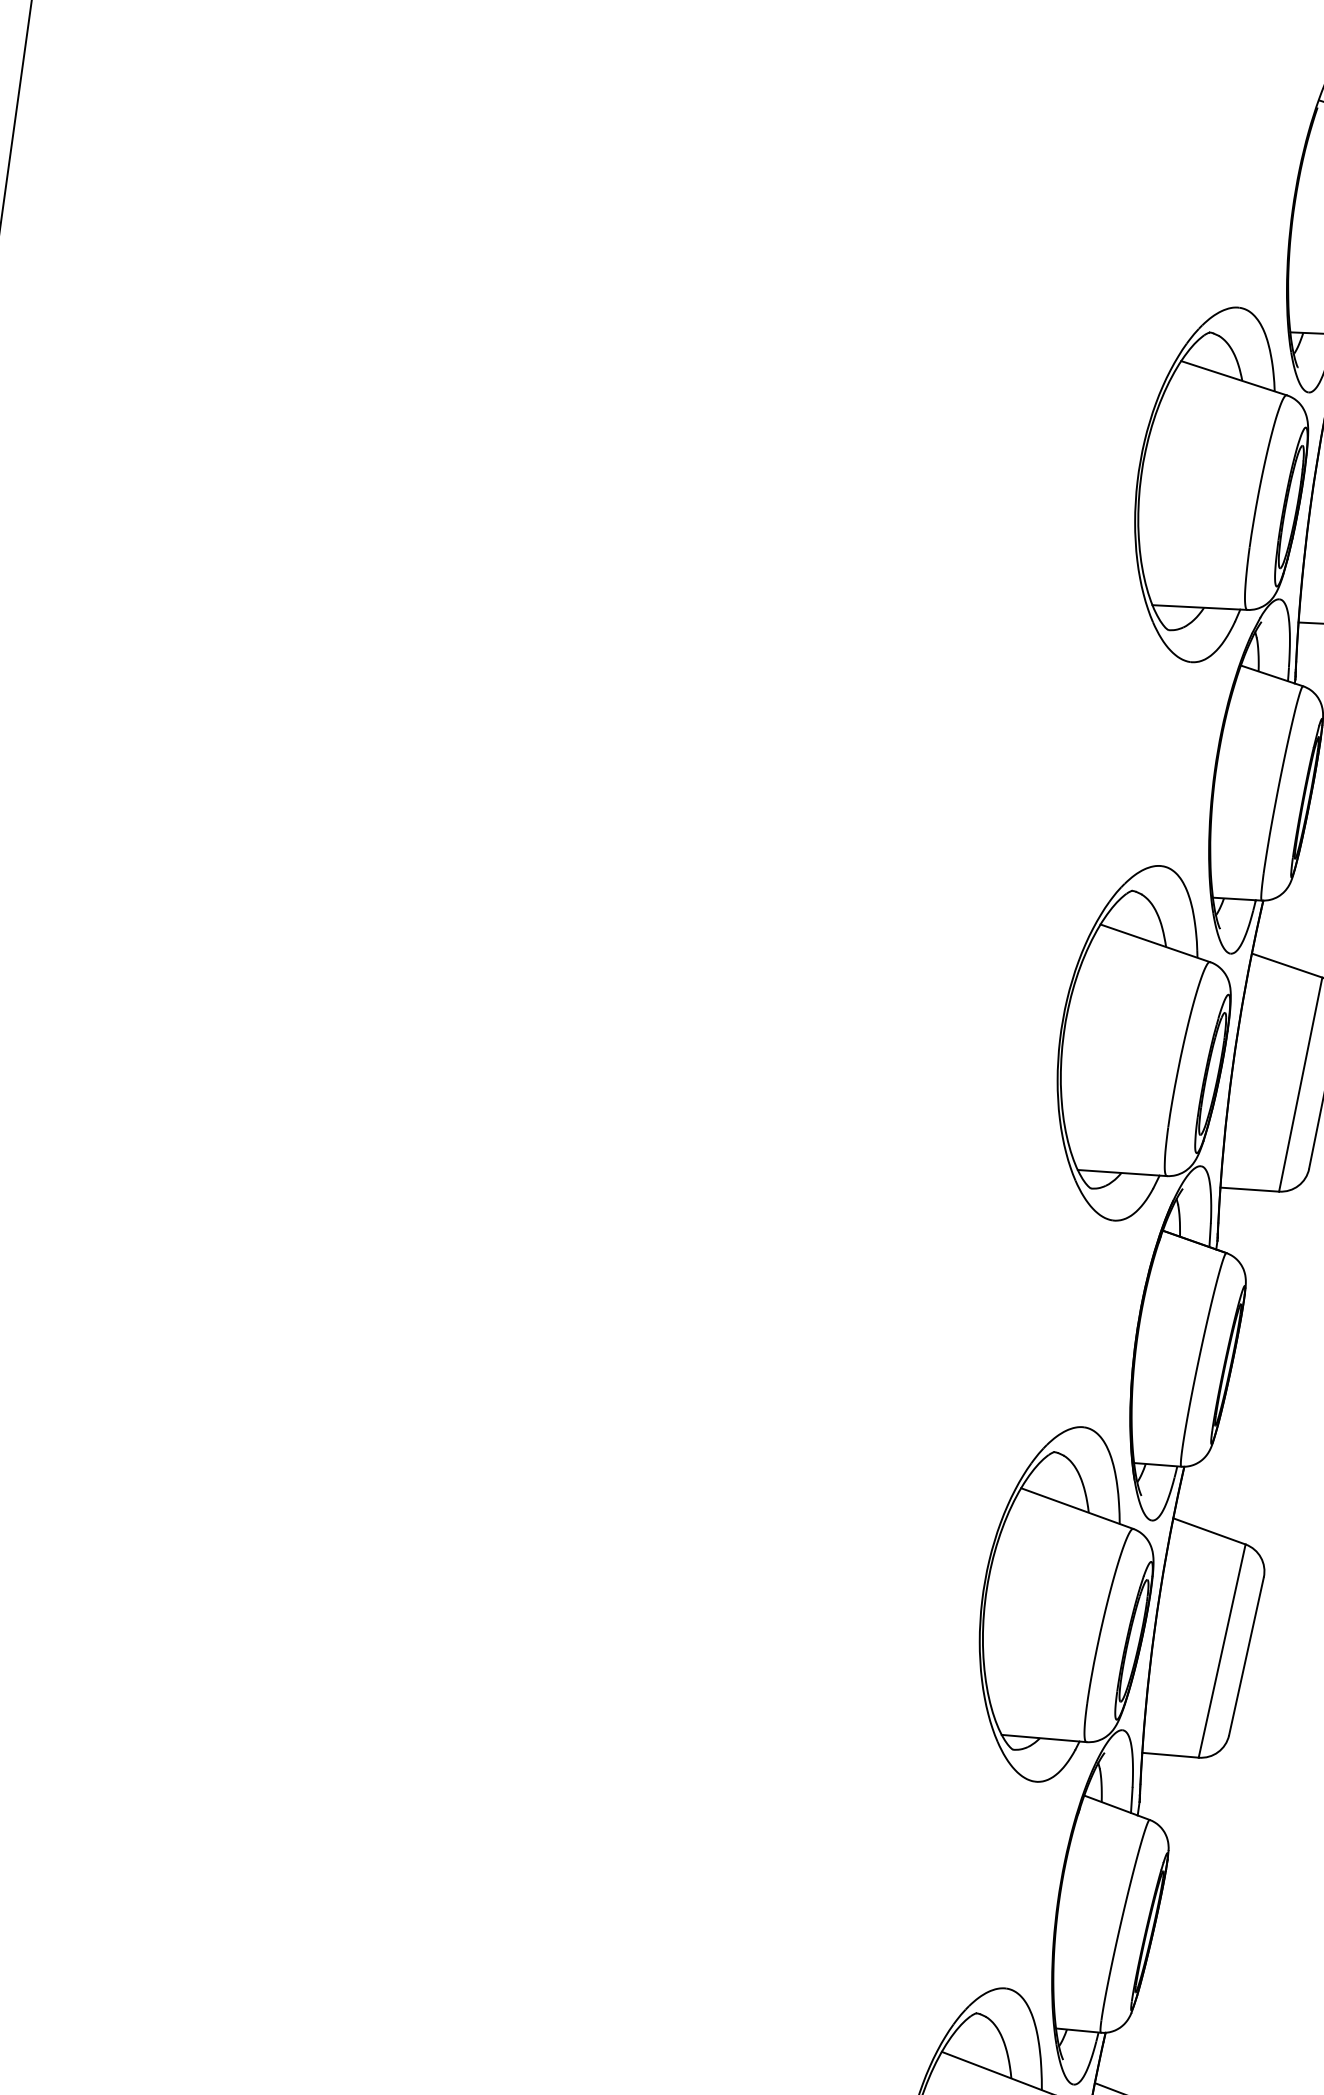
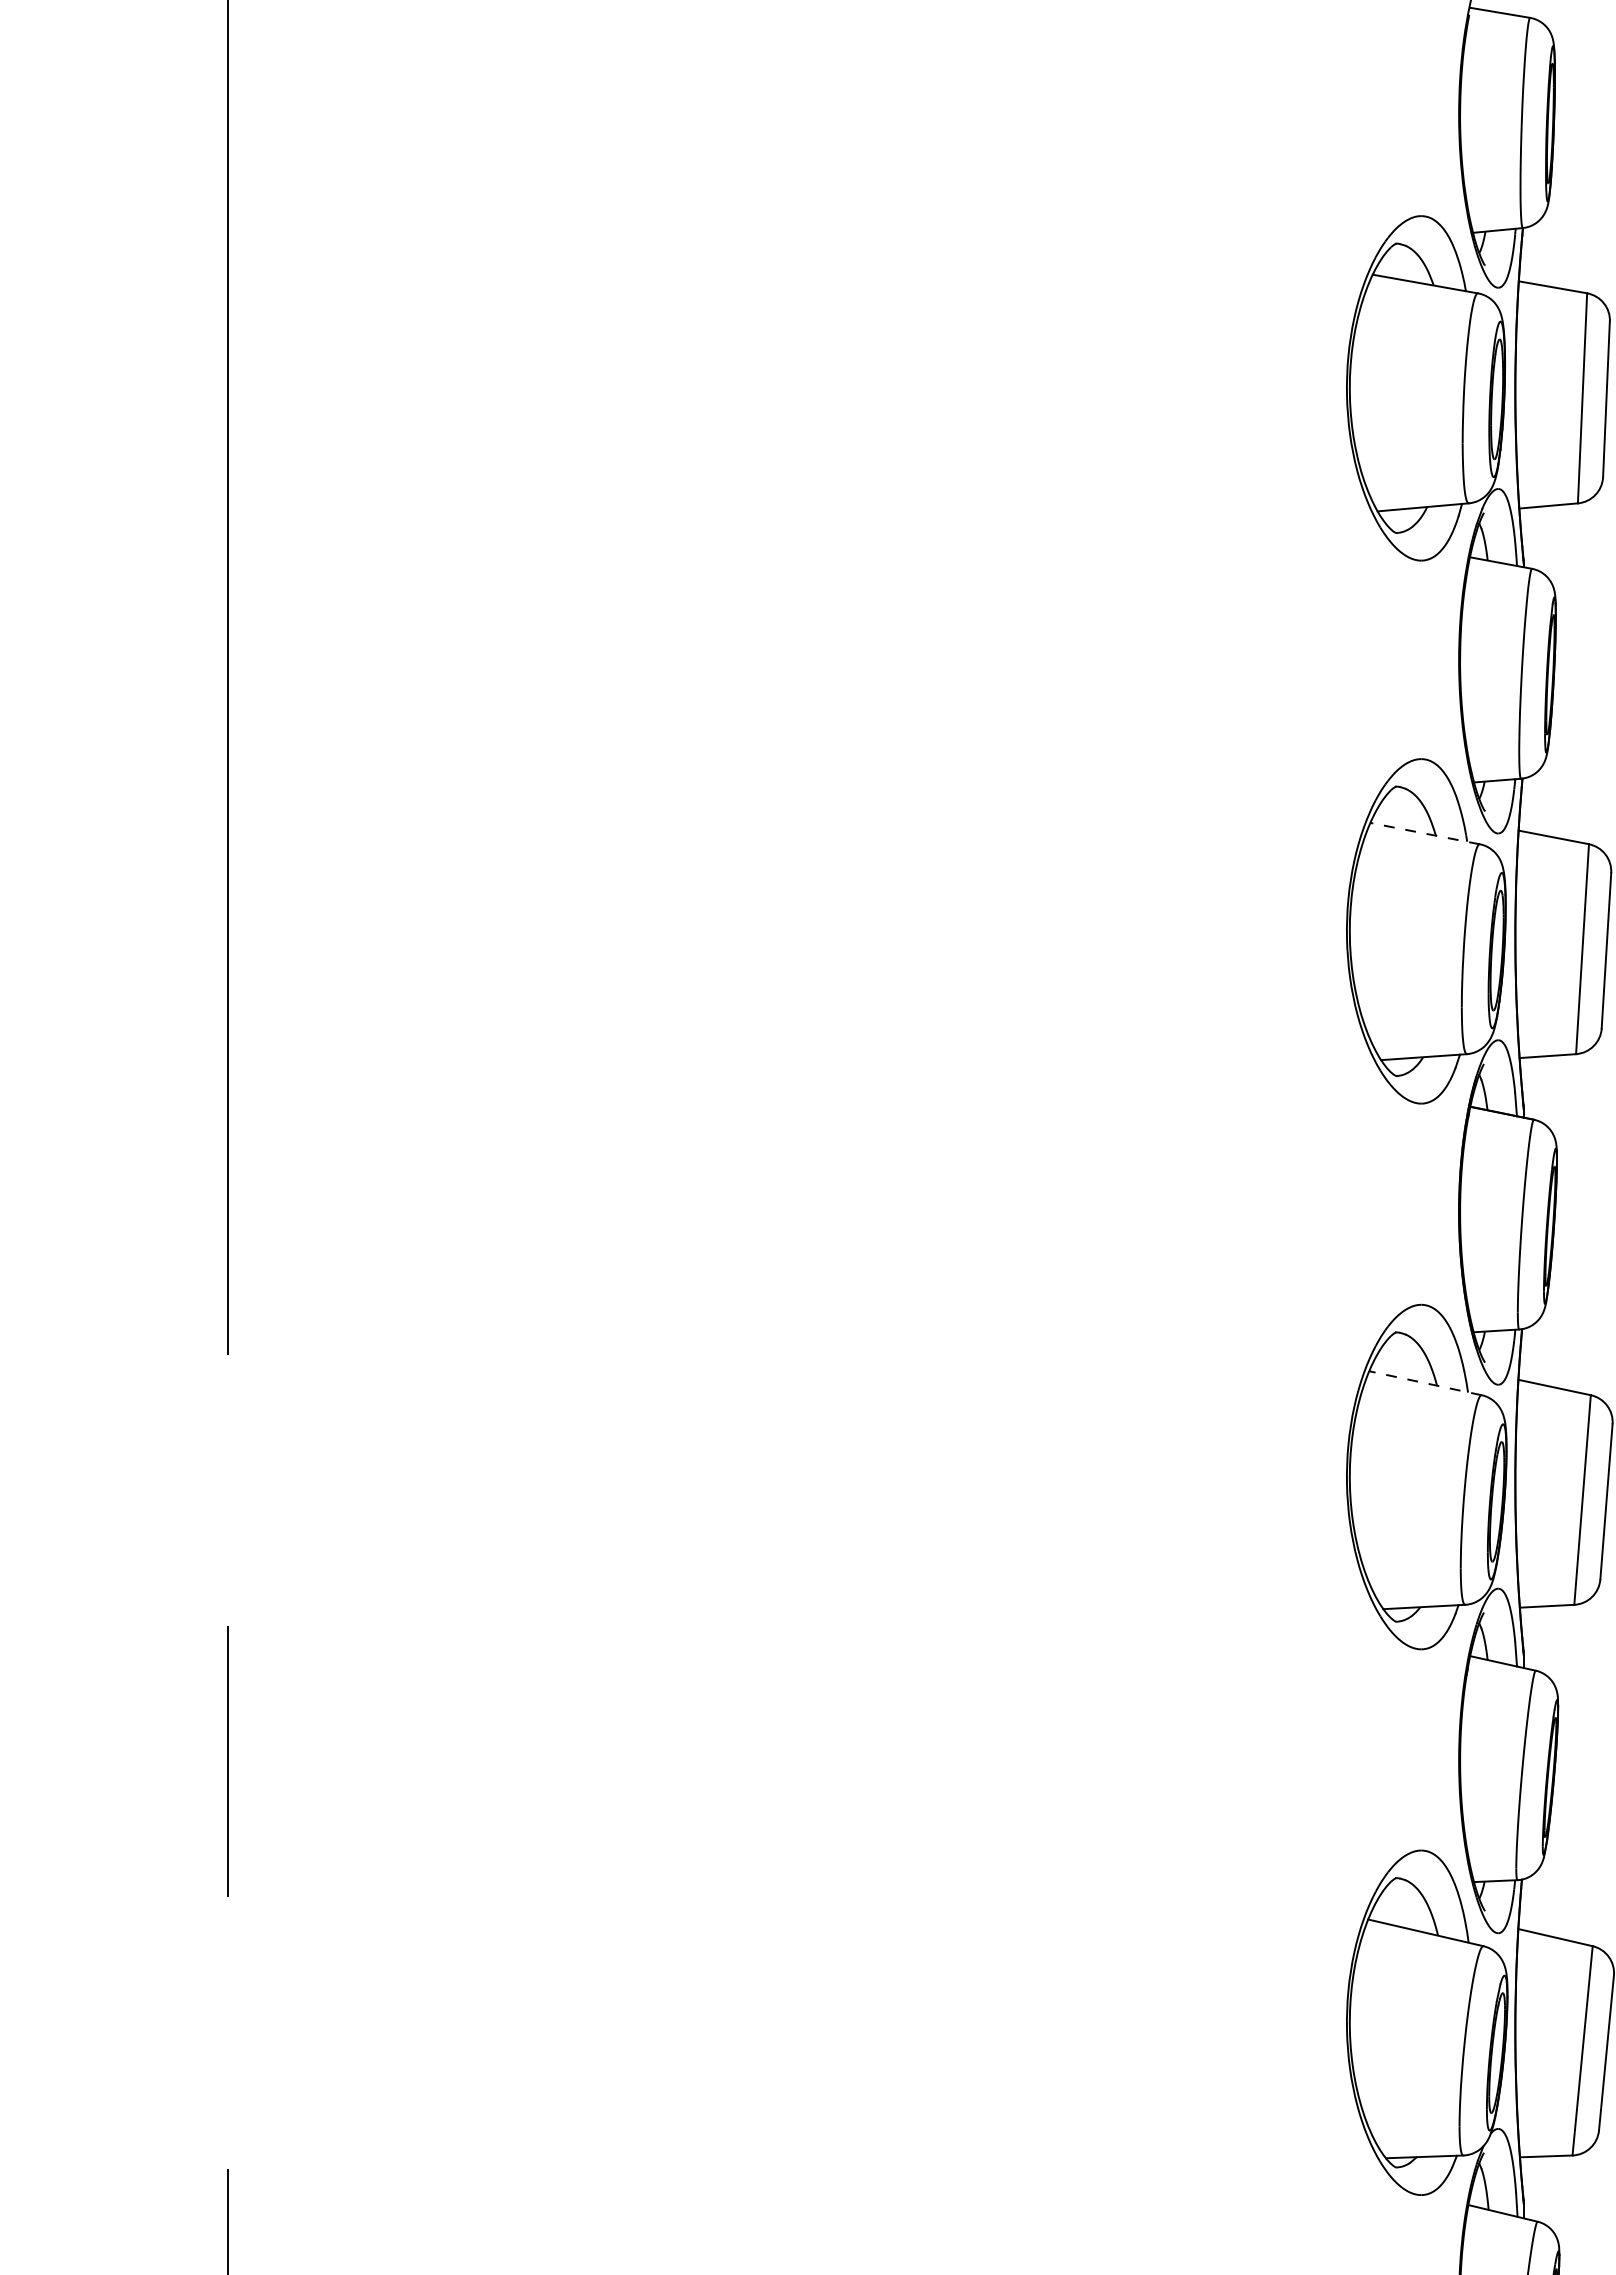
line: (1155, 943) -> (1425, 833), solid -> dashed
line: (1076, 1508) -> (1424, 1383), solid -> dashed

